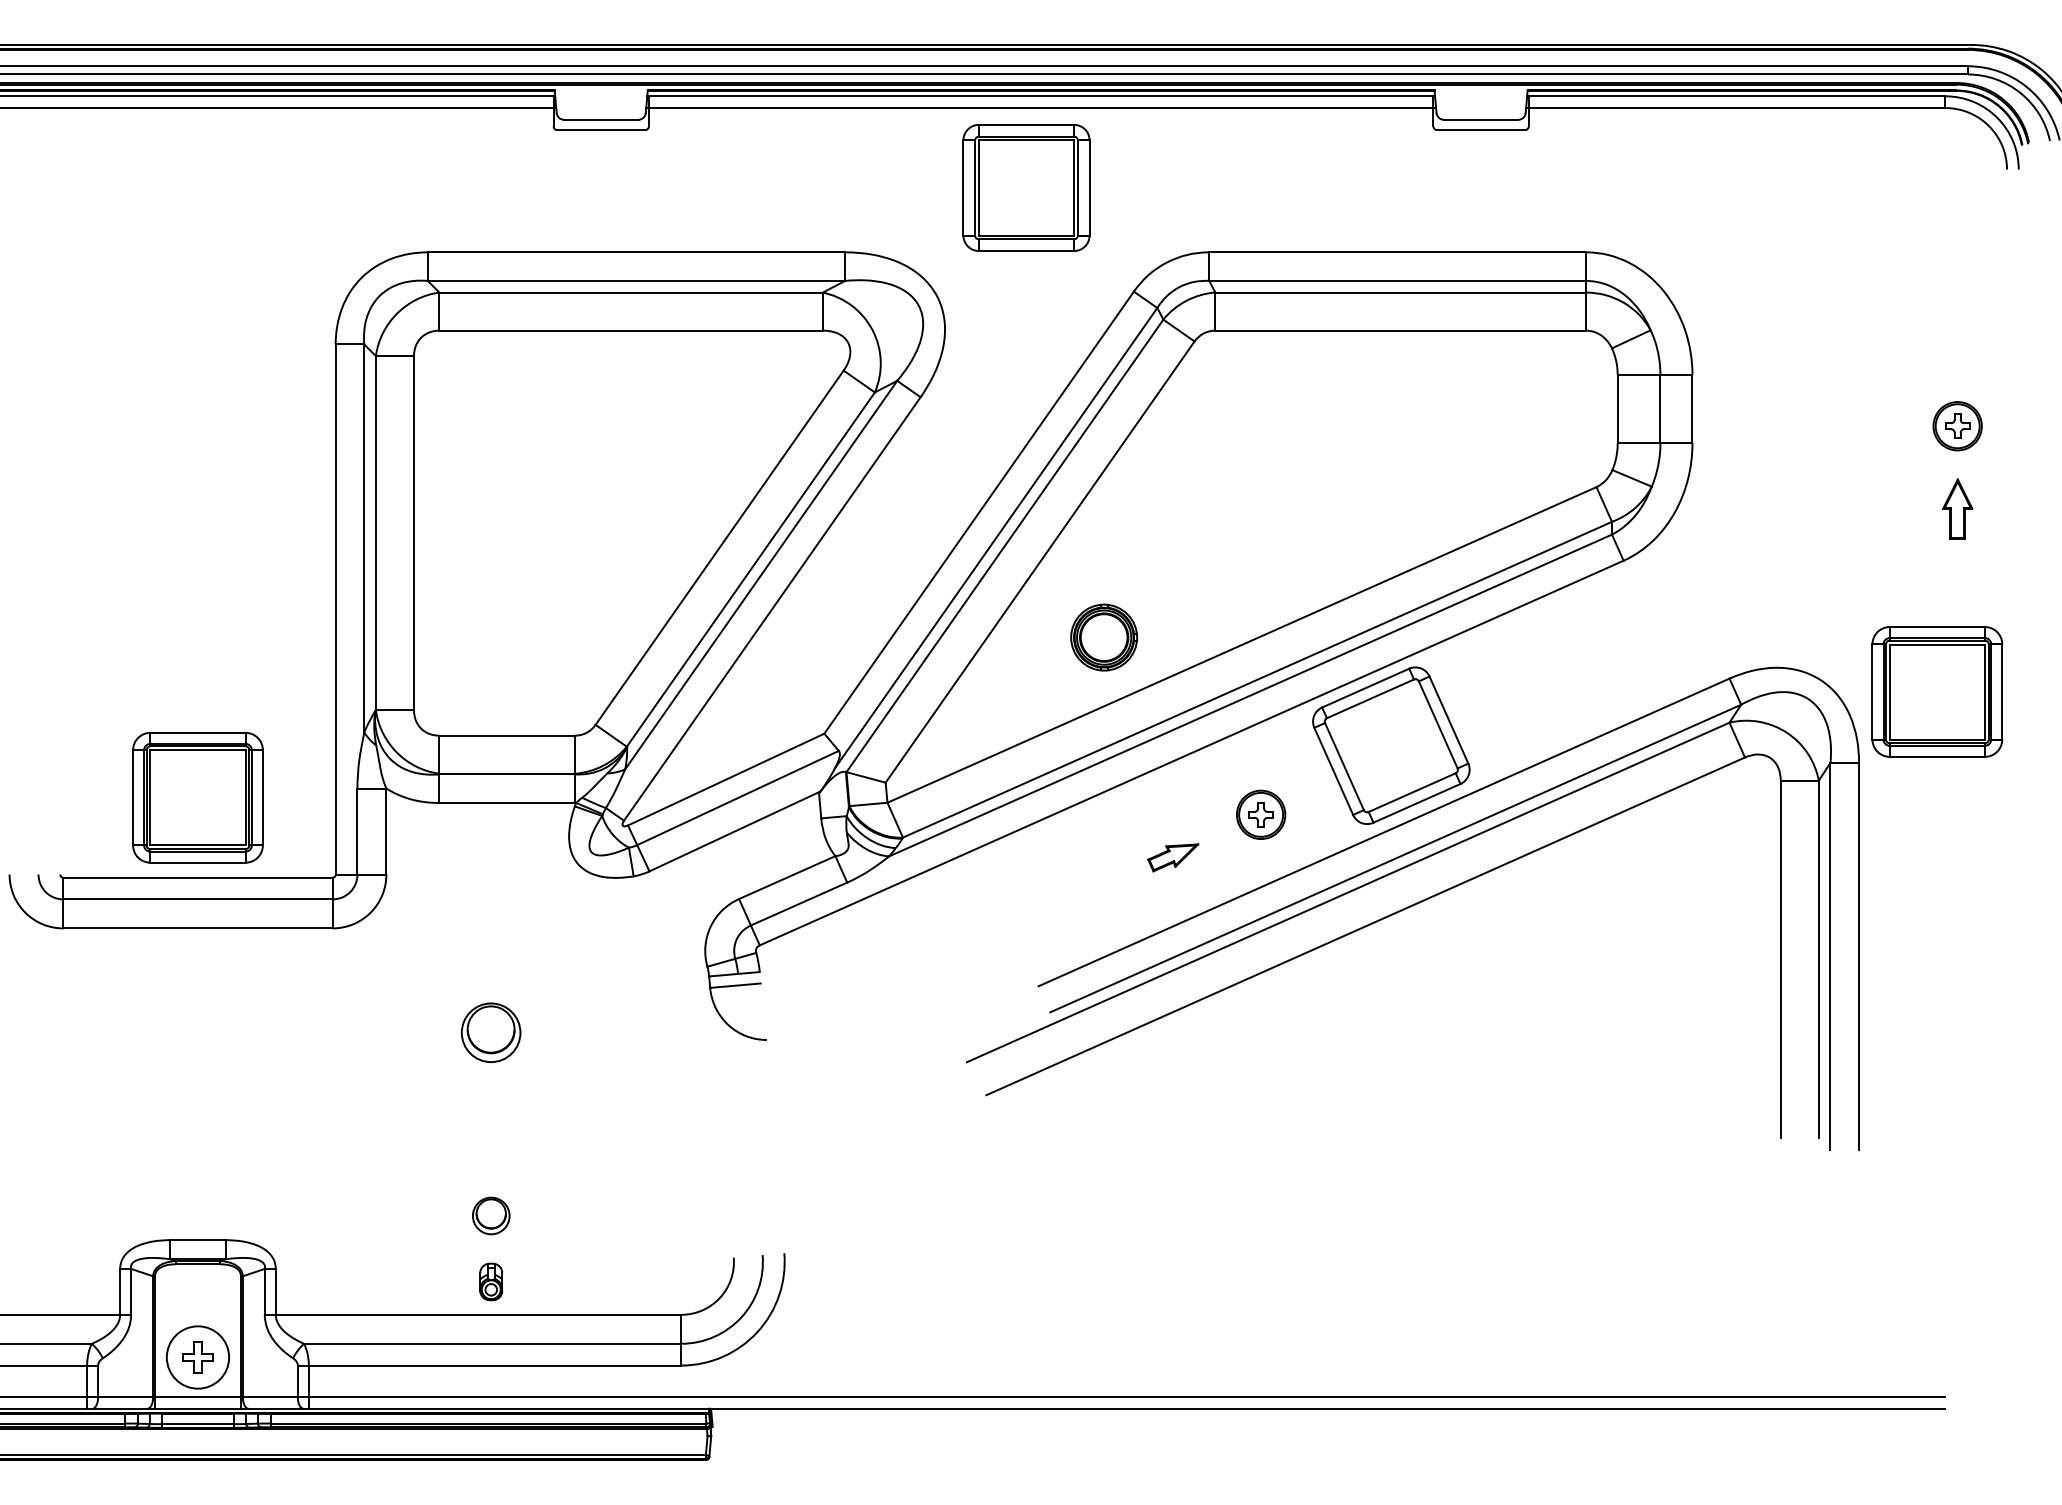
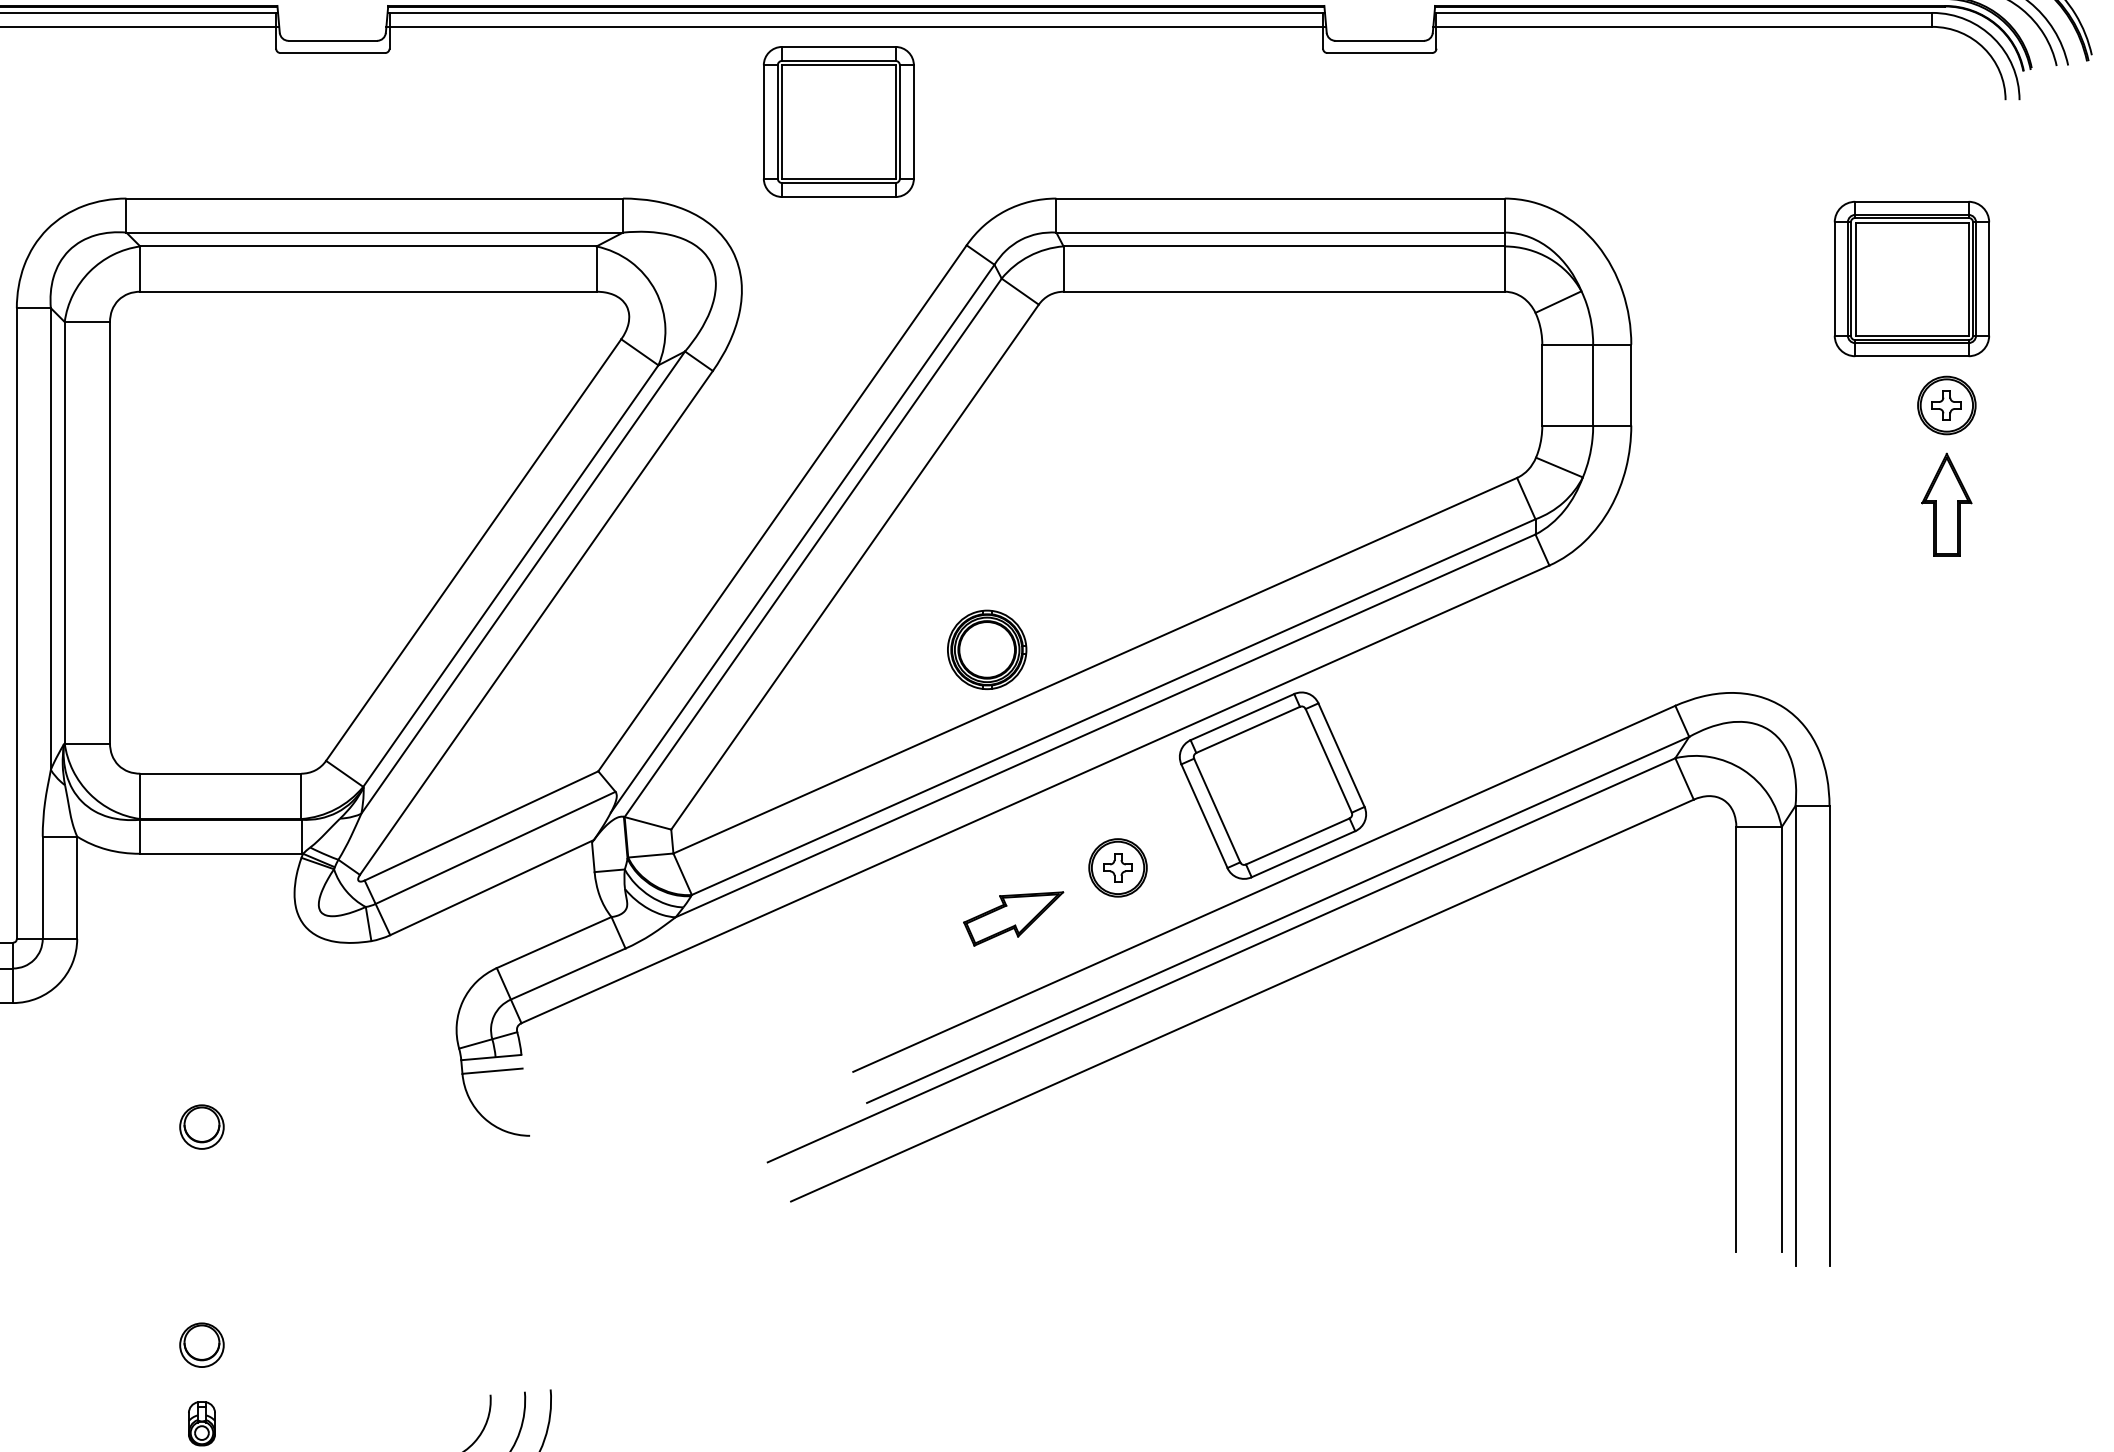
part: (1957, 508) -> (1946, 503), size x1.43
part: (1103, 637) -> (986, 649), moved
part: (1937, 691) -> (1912, 278), moved
part: (1172, 857) -> (1012, 918), size x1.67
part: (491, 1032) -> (202, 1126), size x0.62

